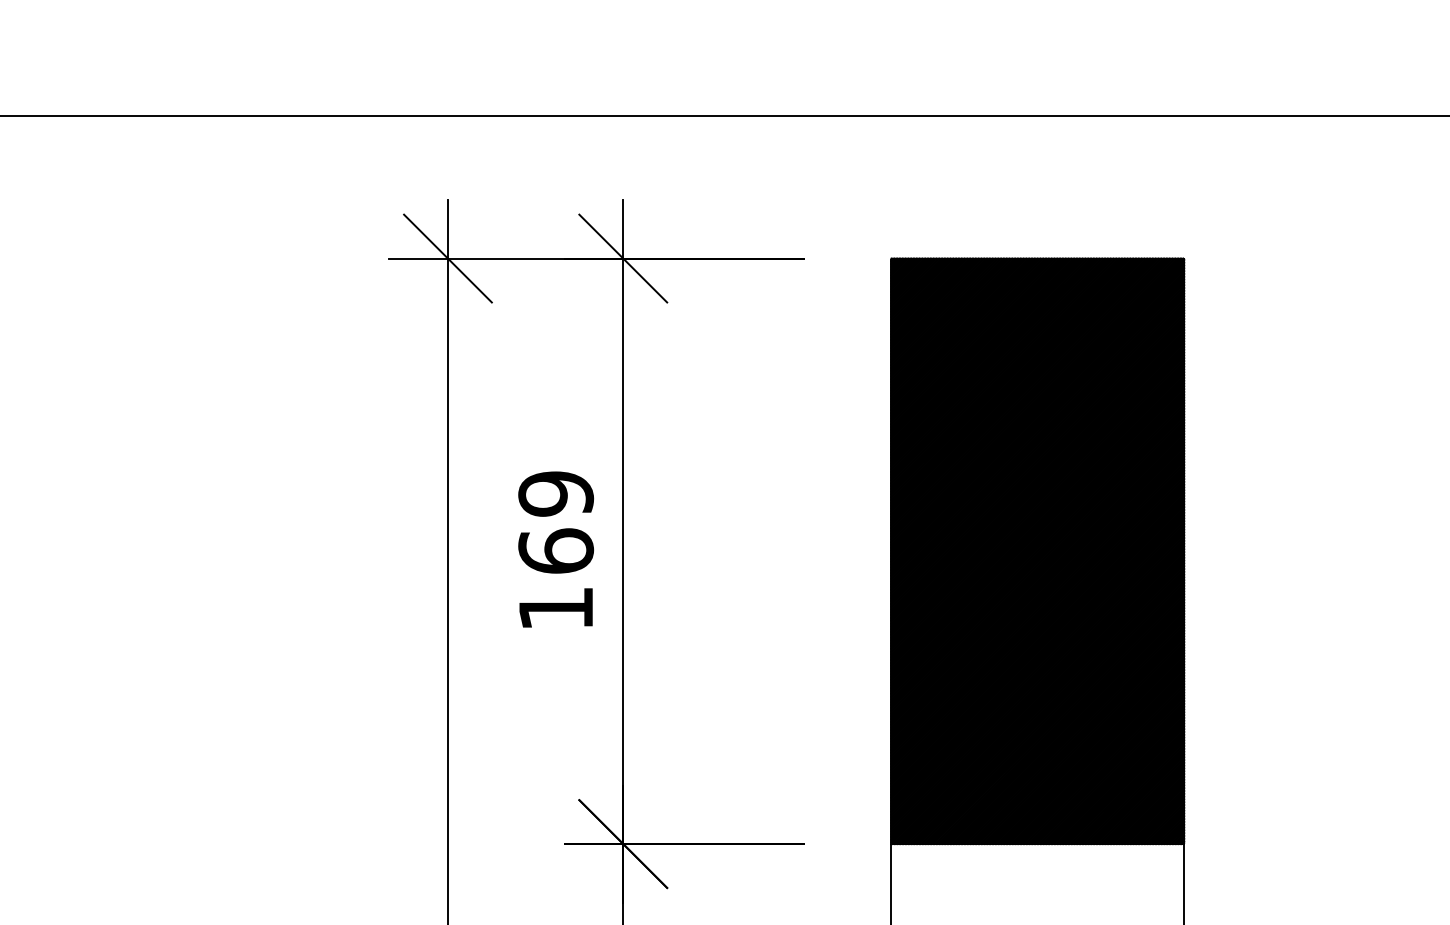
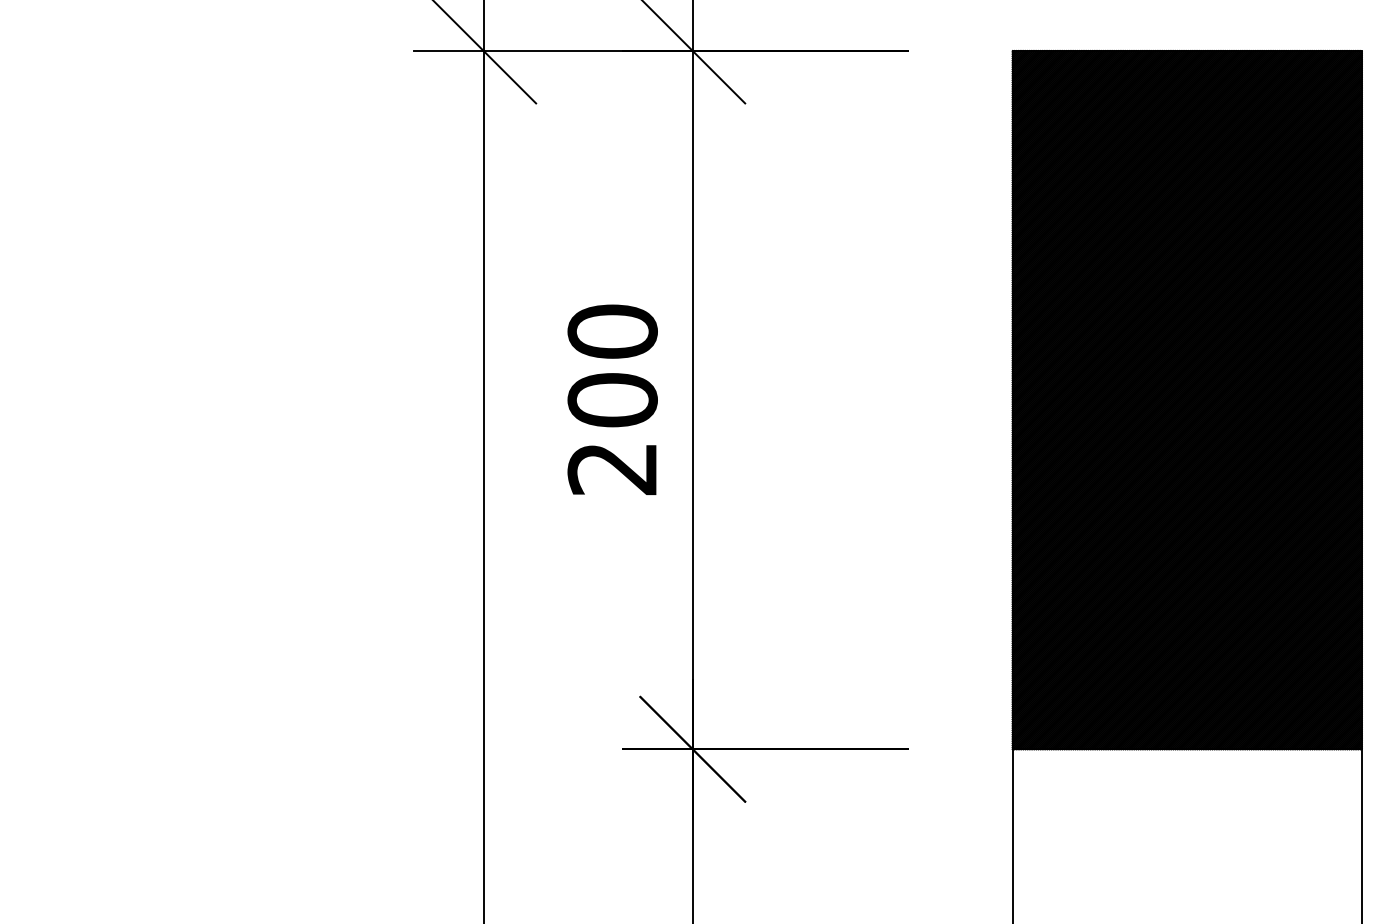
text: (556, 550) -> (613, 399), 169 -> 200

